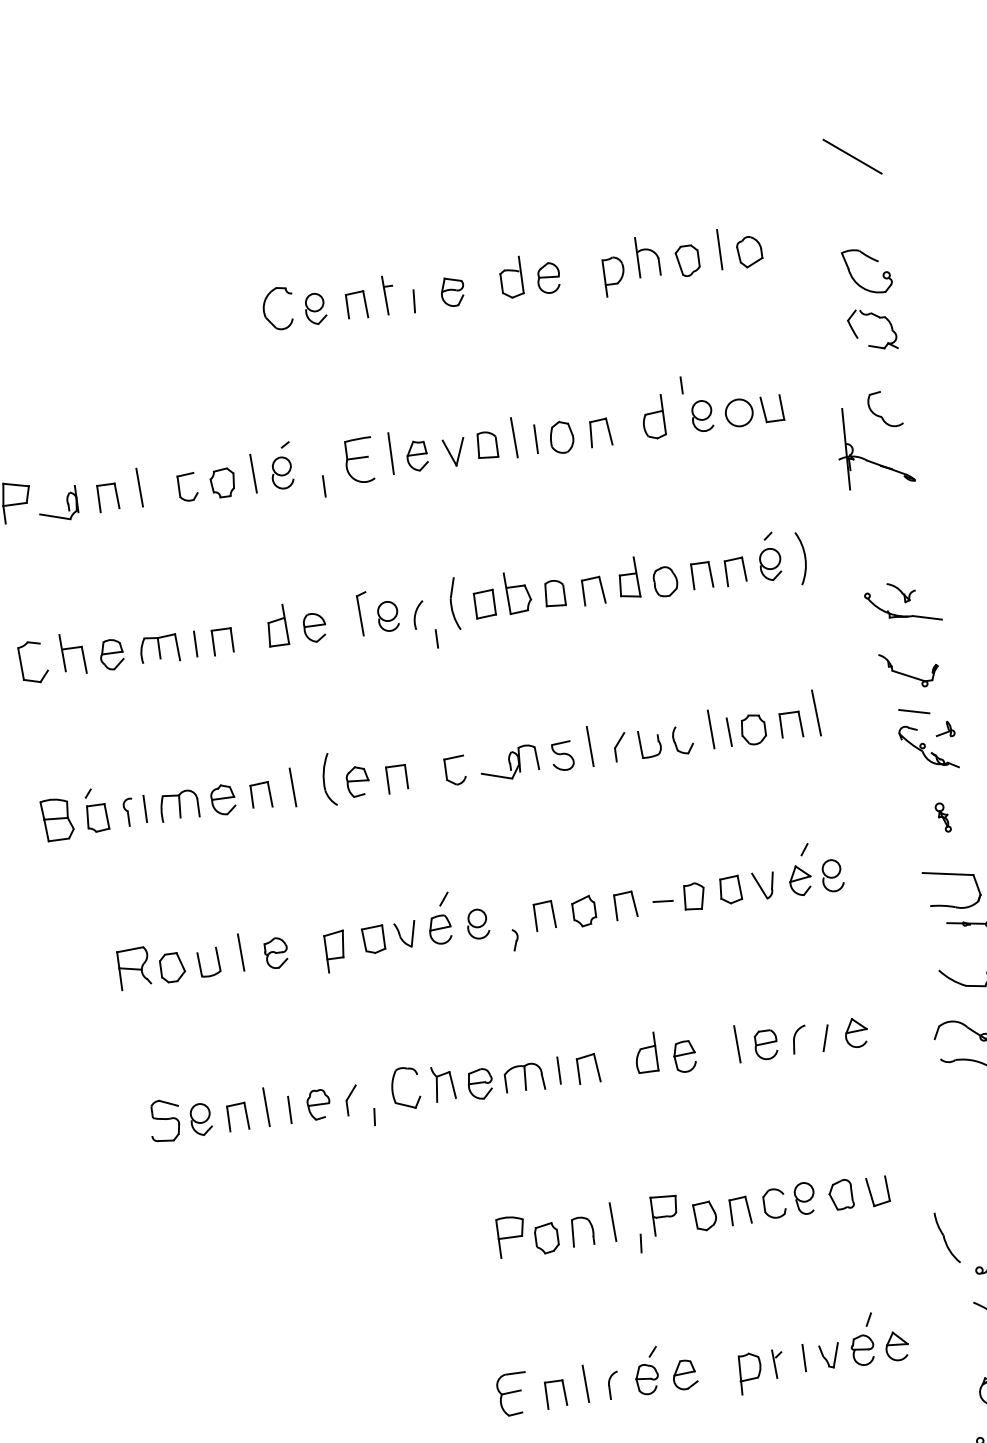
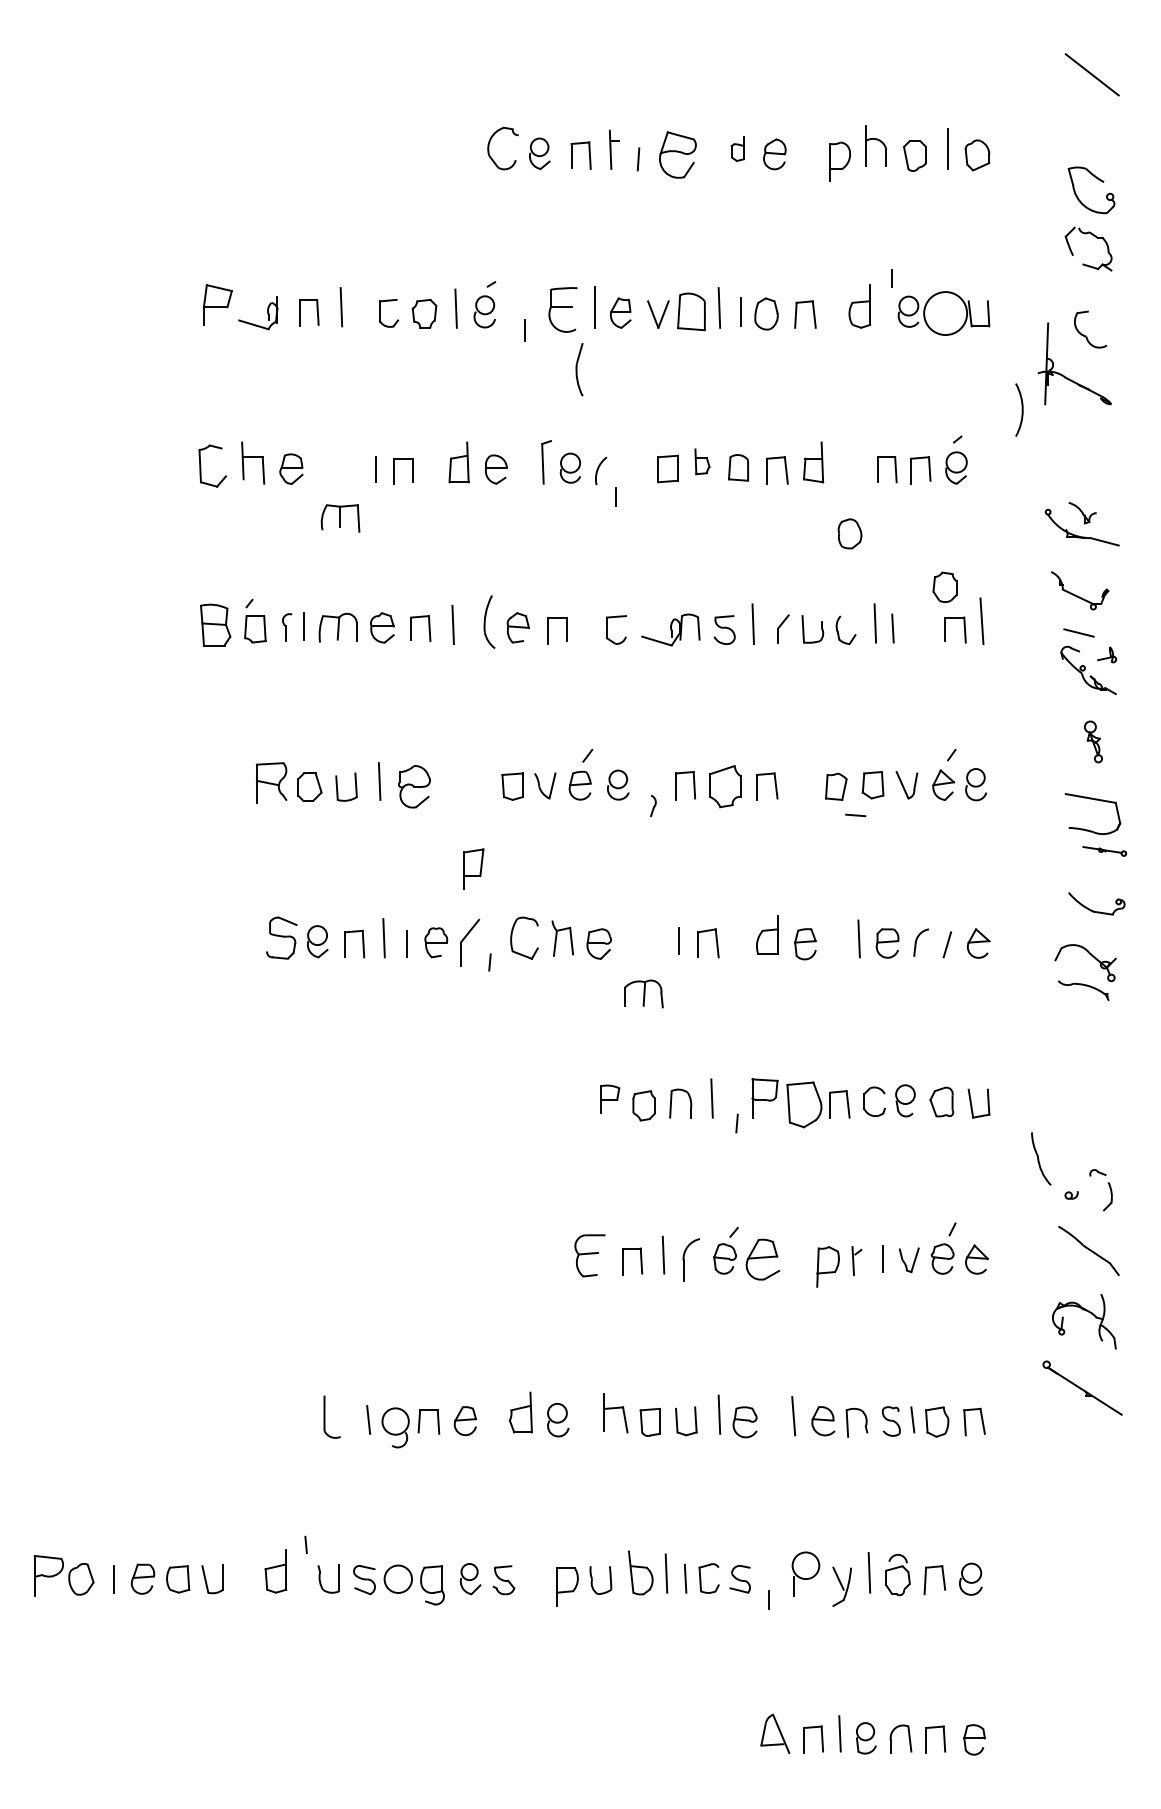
part: (510, 277) -> (737, 148), size x0.6
part: (452, 292) -> (677, 155), size x1.6
circle: (739, 412) -> (945, 313), size x1.6
part: (487, 444) -> (691, 311), size x1.4
arc: (804, 557) -> (1021, 409), moved
part: (665, 581) -> (849, 533), moved
part: (518, 592) -> (702, 461), size x0.6
part: (454, 603) -> (579, 369), moved
part: (159, 649) -> (340, 518), moved
part: (752, 728) -> (944, 586), moved
part: (943, 817) -> (1093, 741), size x1.4
line: (662, 901) -> (855, 815), moved
part: (583, 911) -> (724, 786), size x1.4
part: (335, 950) -> (473, 868), moved
part: (276, 952) -> (414, 786), size x1.4
part: (524, 1077) -> (643, 993), moved
part: (351, 1100) -> (469, 942), size x1.6
part: (704, 1216) -> (803, 1105), size x1.6
part: (512, 1235) -> (610, 1098), size x0.7
part: (684, 1374) -> (762, 1259), size x1.4
part: (613, 1385) -> (690, 1260), size x1.6

